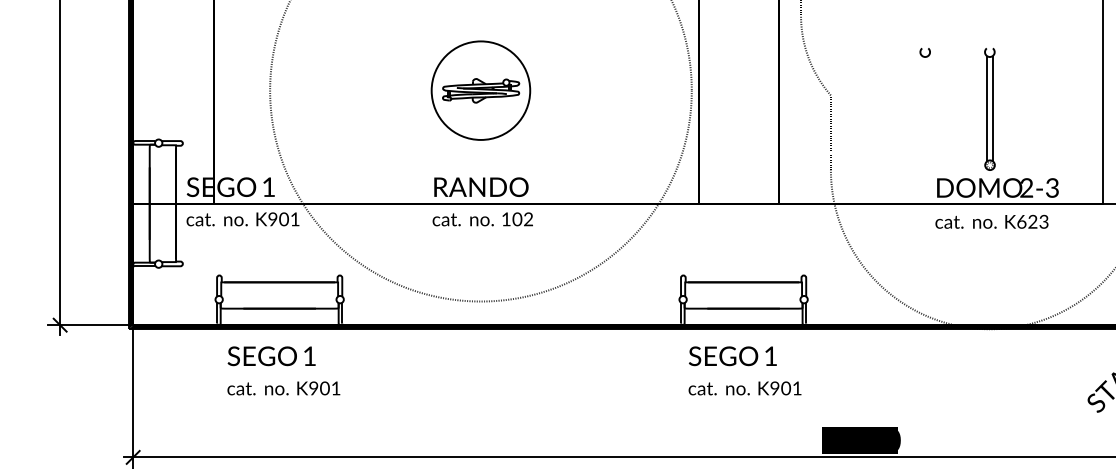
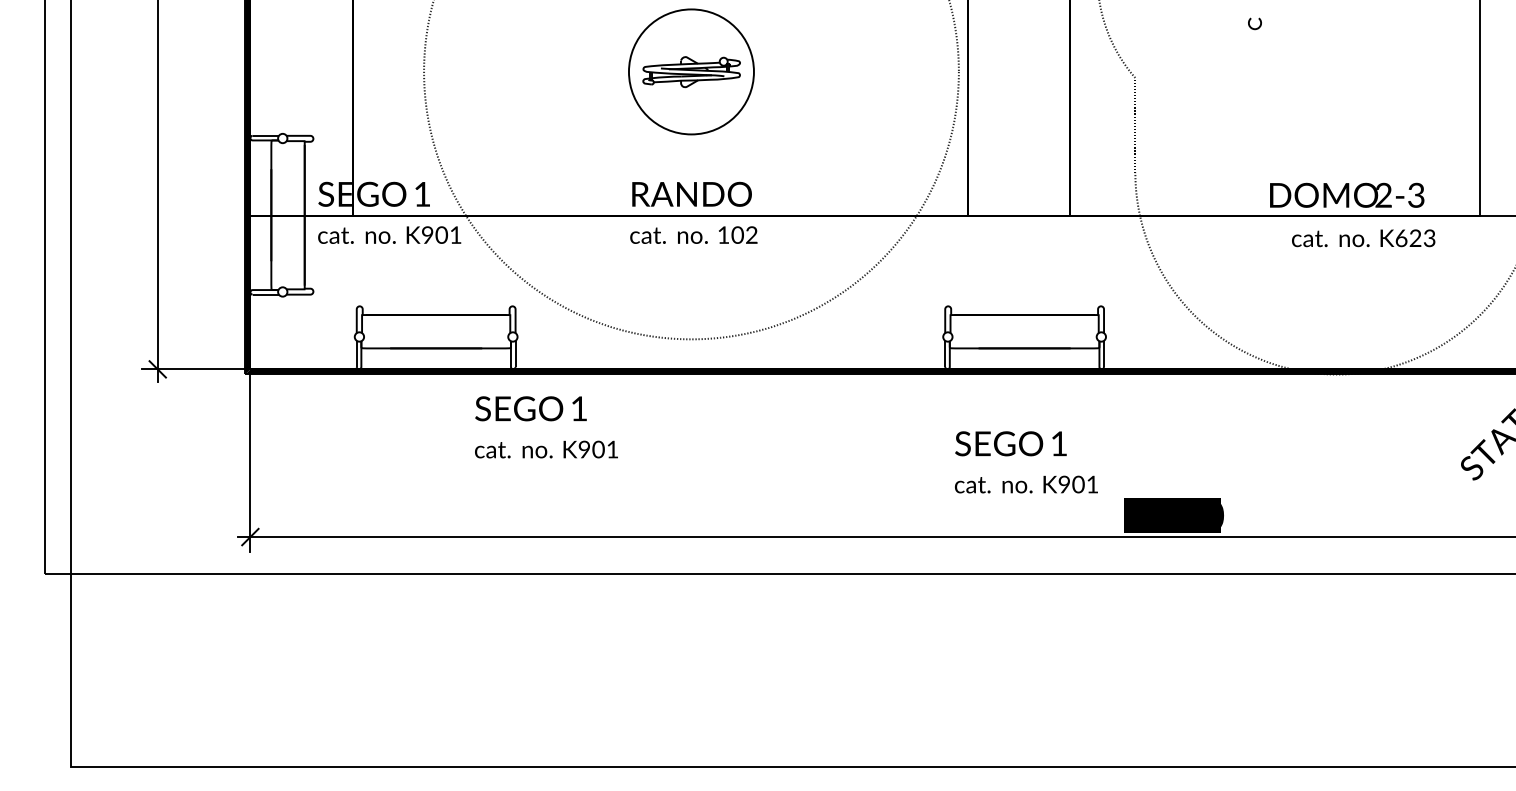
part: (990, 109) -> (1337, 95), removed
text: (991, 222) -> (1363, 238), moved
text: (283, 371) -> (546, 427), moved
text: (745, 371) -> (1026, 462), moved

